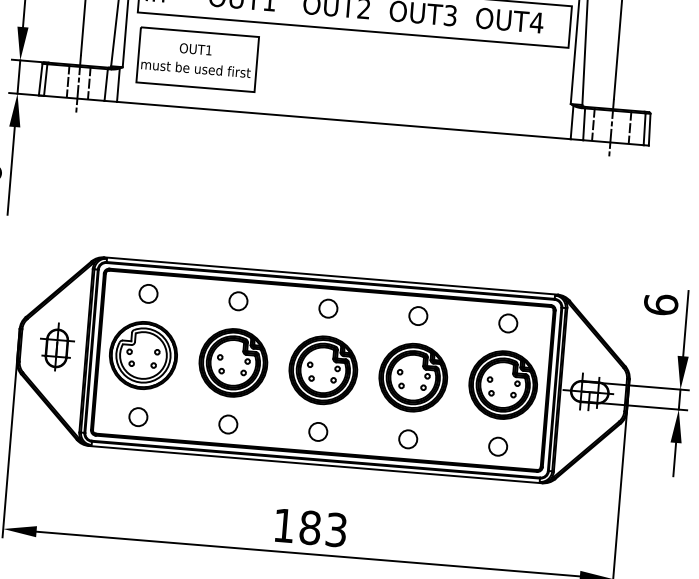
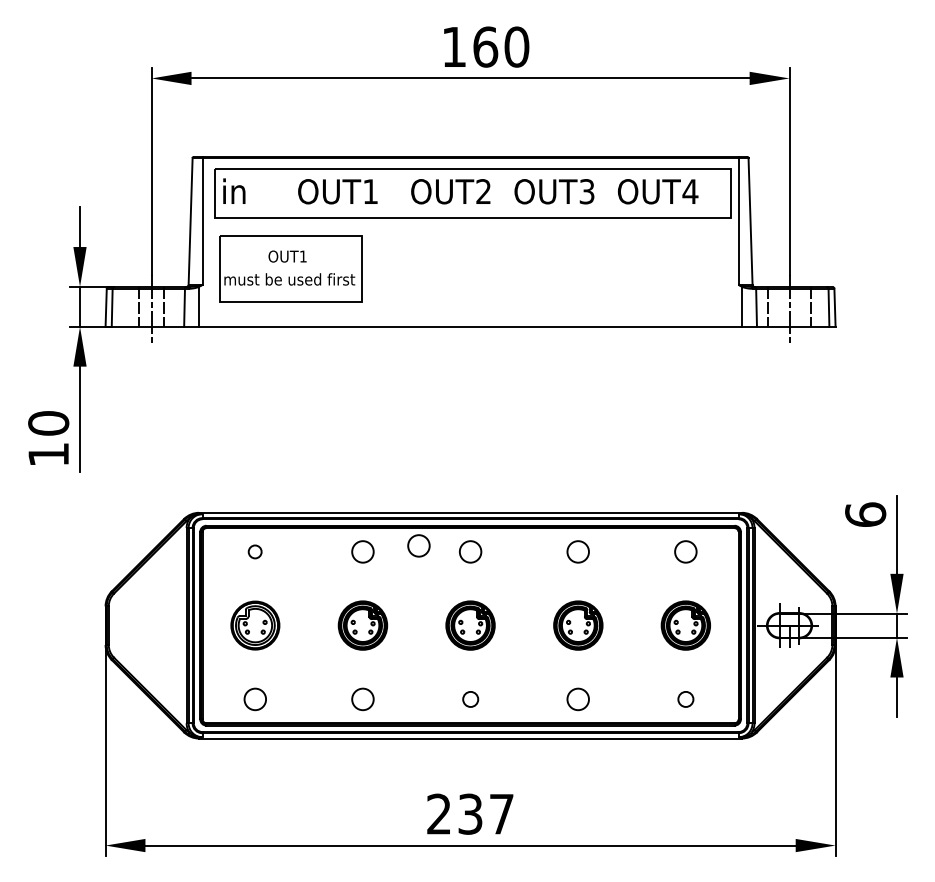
circle: (147, 293) -> (254, 551), size x0.6
circle: (285, 299) -> (418, 545), added
part: (56, 346) -> (151, 623), removed
part: (143, 355) -> (255, 625), size x0.6
part: (233, 362) -> (362, 625), size x0.6
part: (323, 370) -> (470, 625), size x0.6
part: (413, 377) -> (578, 625), size x0.6
part: (502, 384) -> (685, 625), size x0.6
circle: (318, 431) -> (470, 699), size x0.7
circle: (497, 446) -> (685, 699), size x0.7
text: (310, 527) -> (470, 813), 183 -> 237

